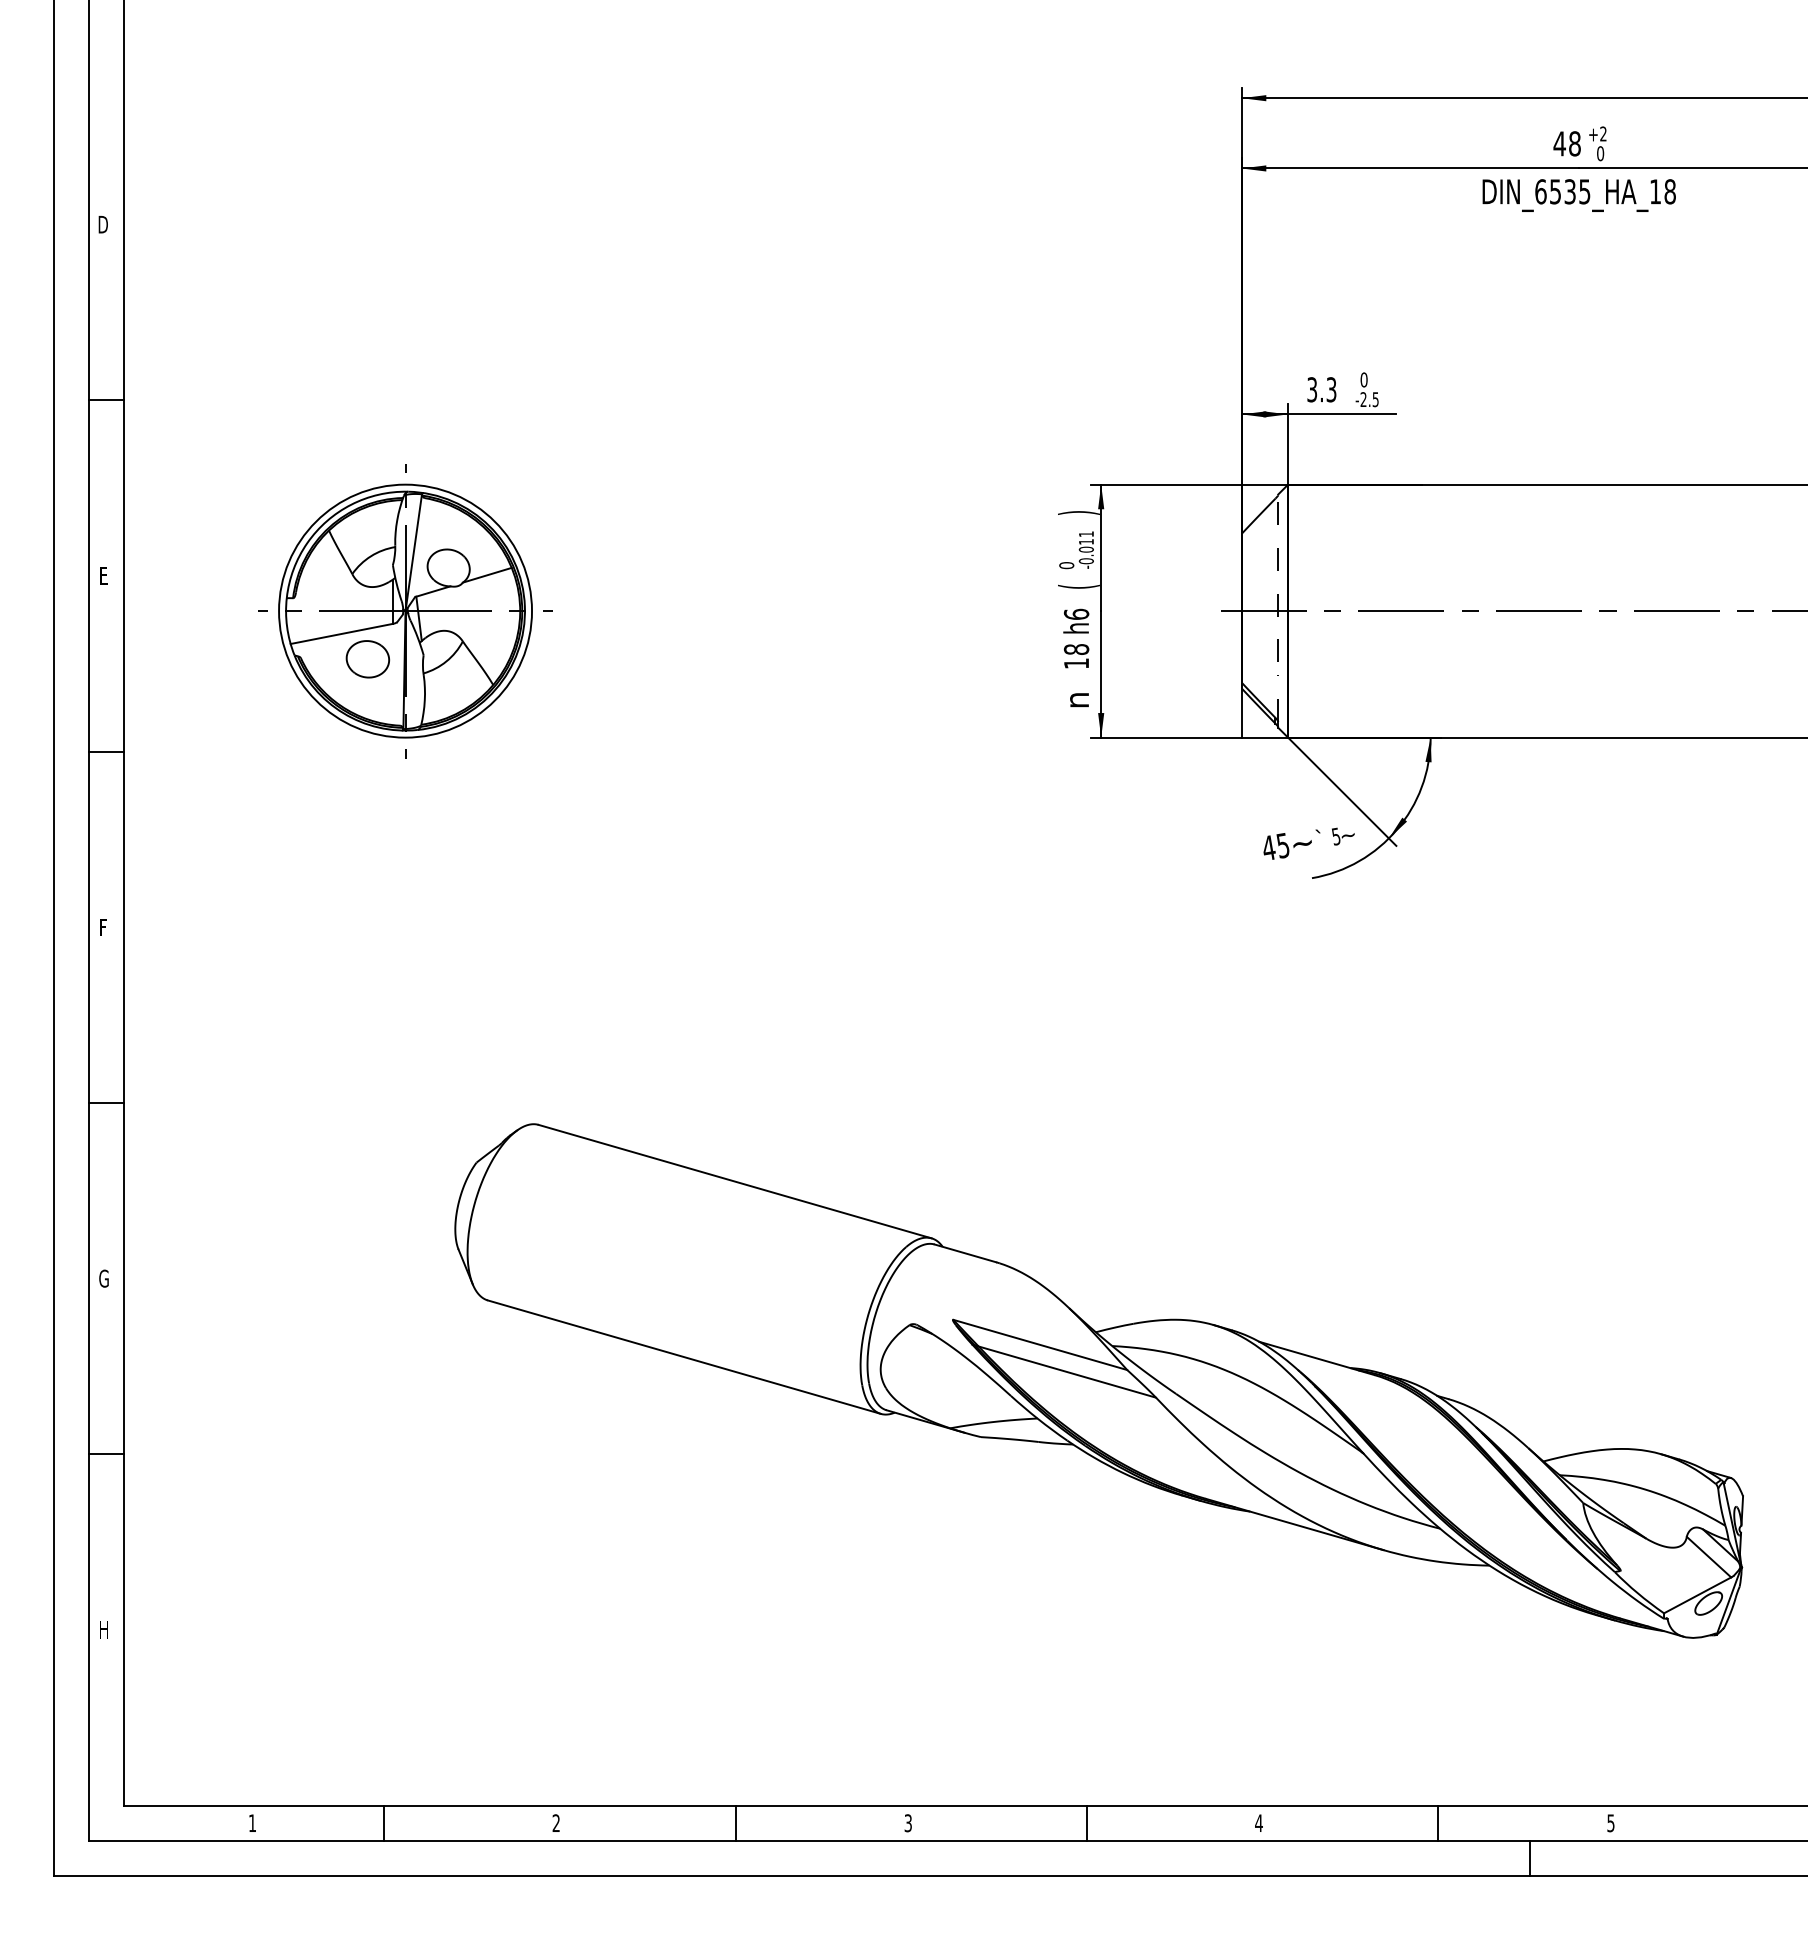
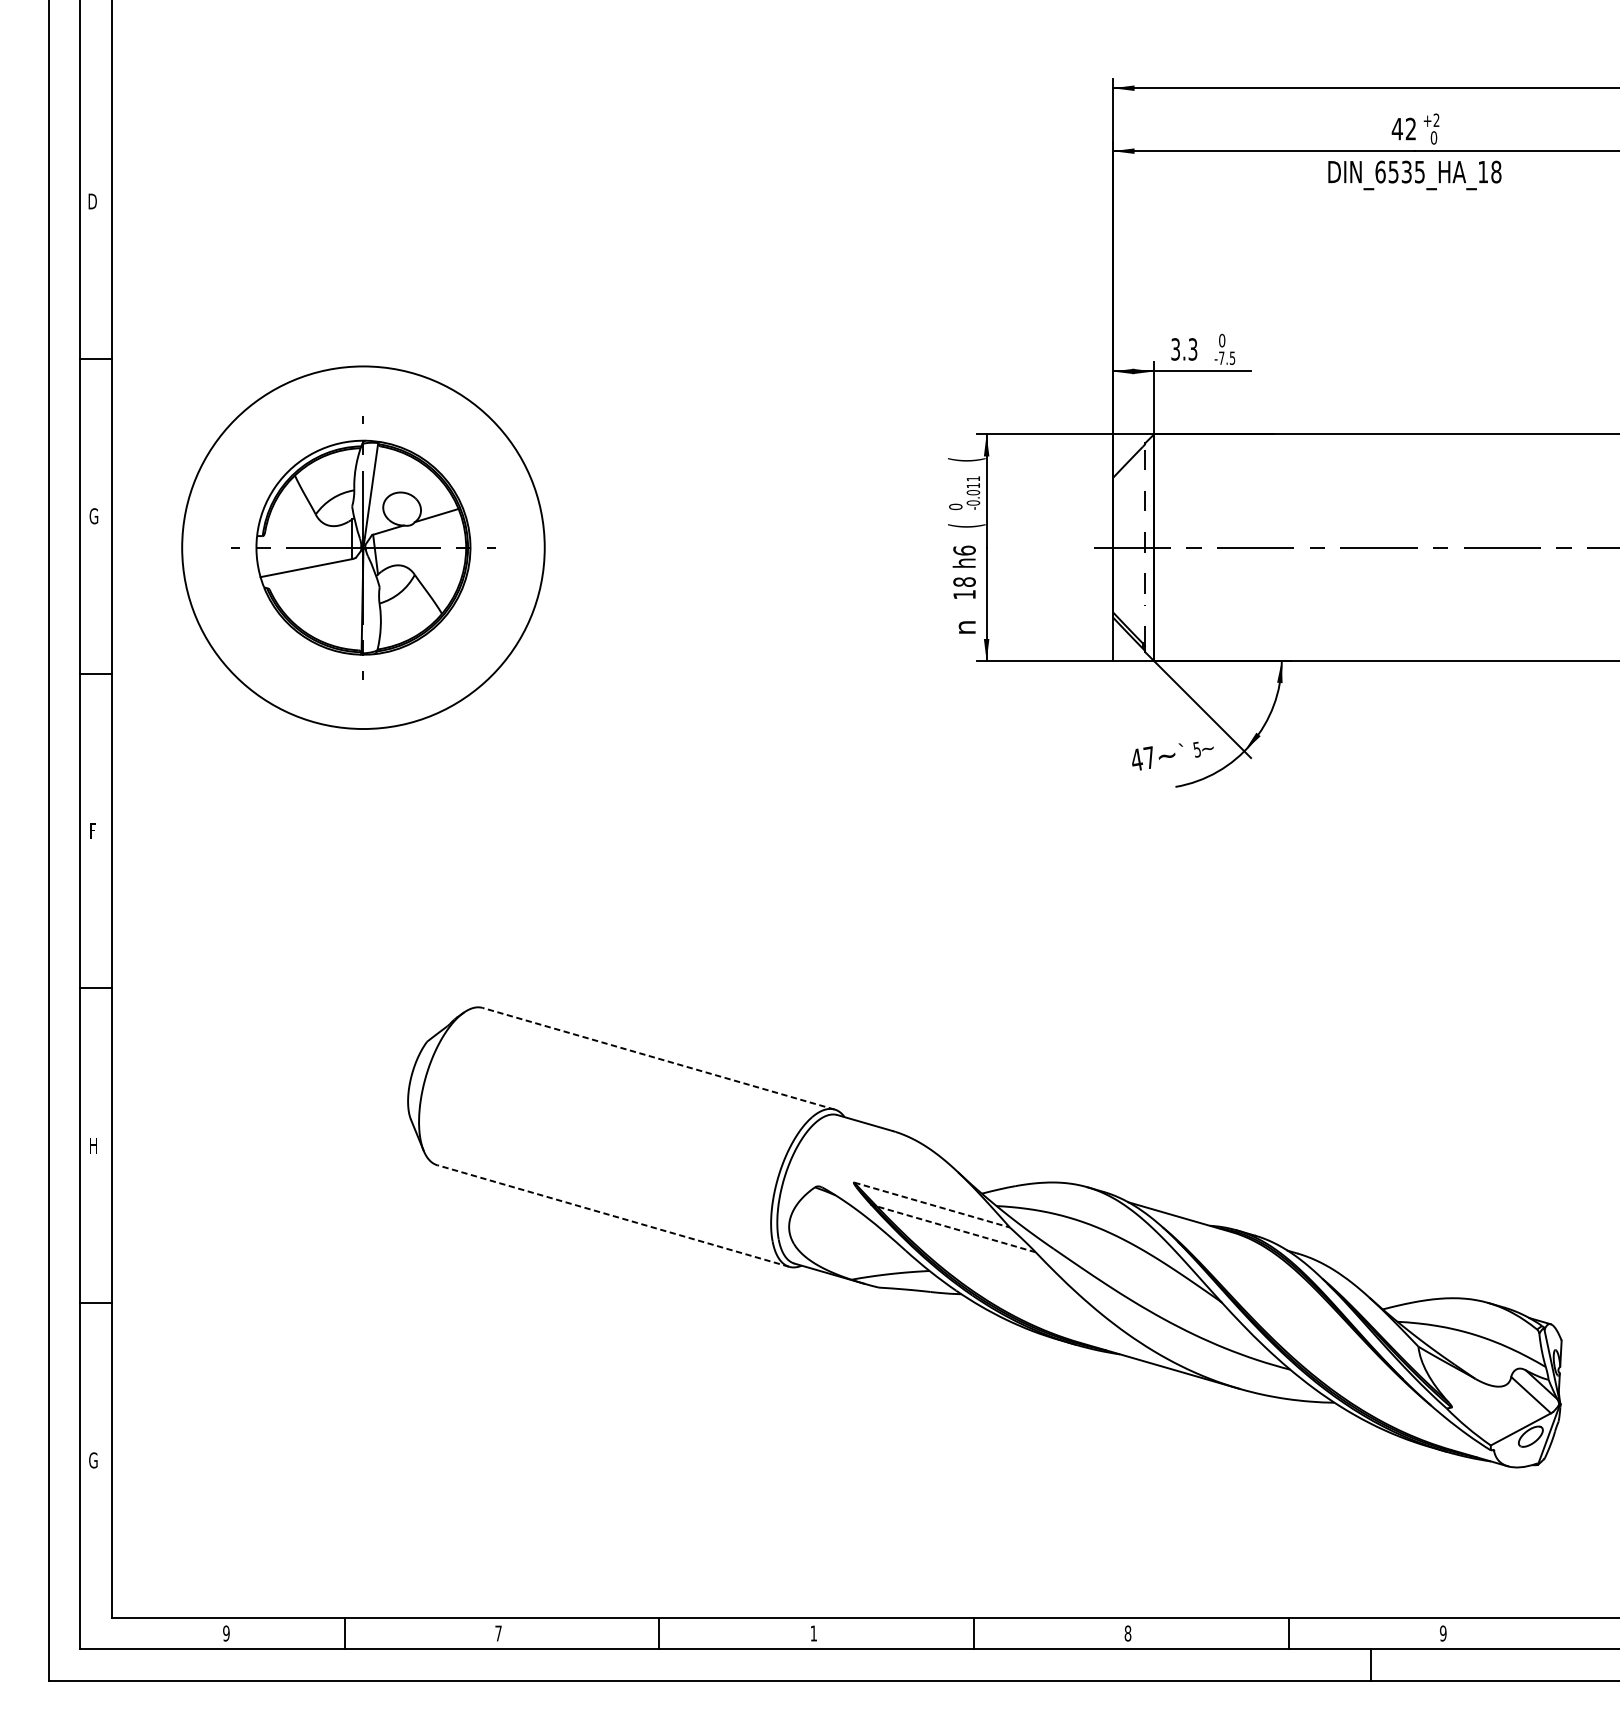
text: (1574, 143) -> (1410, 128), 48 -> 42
text: (1363, 399) -> (1221, 358), -2.5 -> -7.5
text: (1078, 512) -> (966, 459), ) -> (
text: (104, 576) -> (93, 516), E -> G
circle: (405, 610) -> (363, 547), size x1.6
part: (367, 659) -> (329, 591), removed
text: (1282, 845) -> (1149, 757), 45 -> 47
line: (735, 1181) -> (659, 1058), solid -> dashed
text: (103, 1278) -> (92, 1145), G -> H
line: (1040, 1345) -> (932, 1205), solid -> dashed
line: (684, 1357) -> (613, 1216), solid -> dashed
line: (1066, 1371) -> (955, 1228), solid -> dashed
text: (103, 1630) -> (92, 1460), H -> G
text: (555, 1822) -> (497, 1632), 2 -> 7
text: (1610, 1822) -> (1442, 1632), 5 -> 9
text: (252, 1823) -> (226, 1633), 1 -> 9
text: (907, 1823) -> (813, 1633), 3 -> 1
text: (1258, 1823) -> (1127, 1633), 4 -> 8

